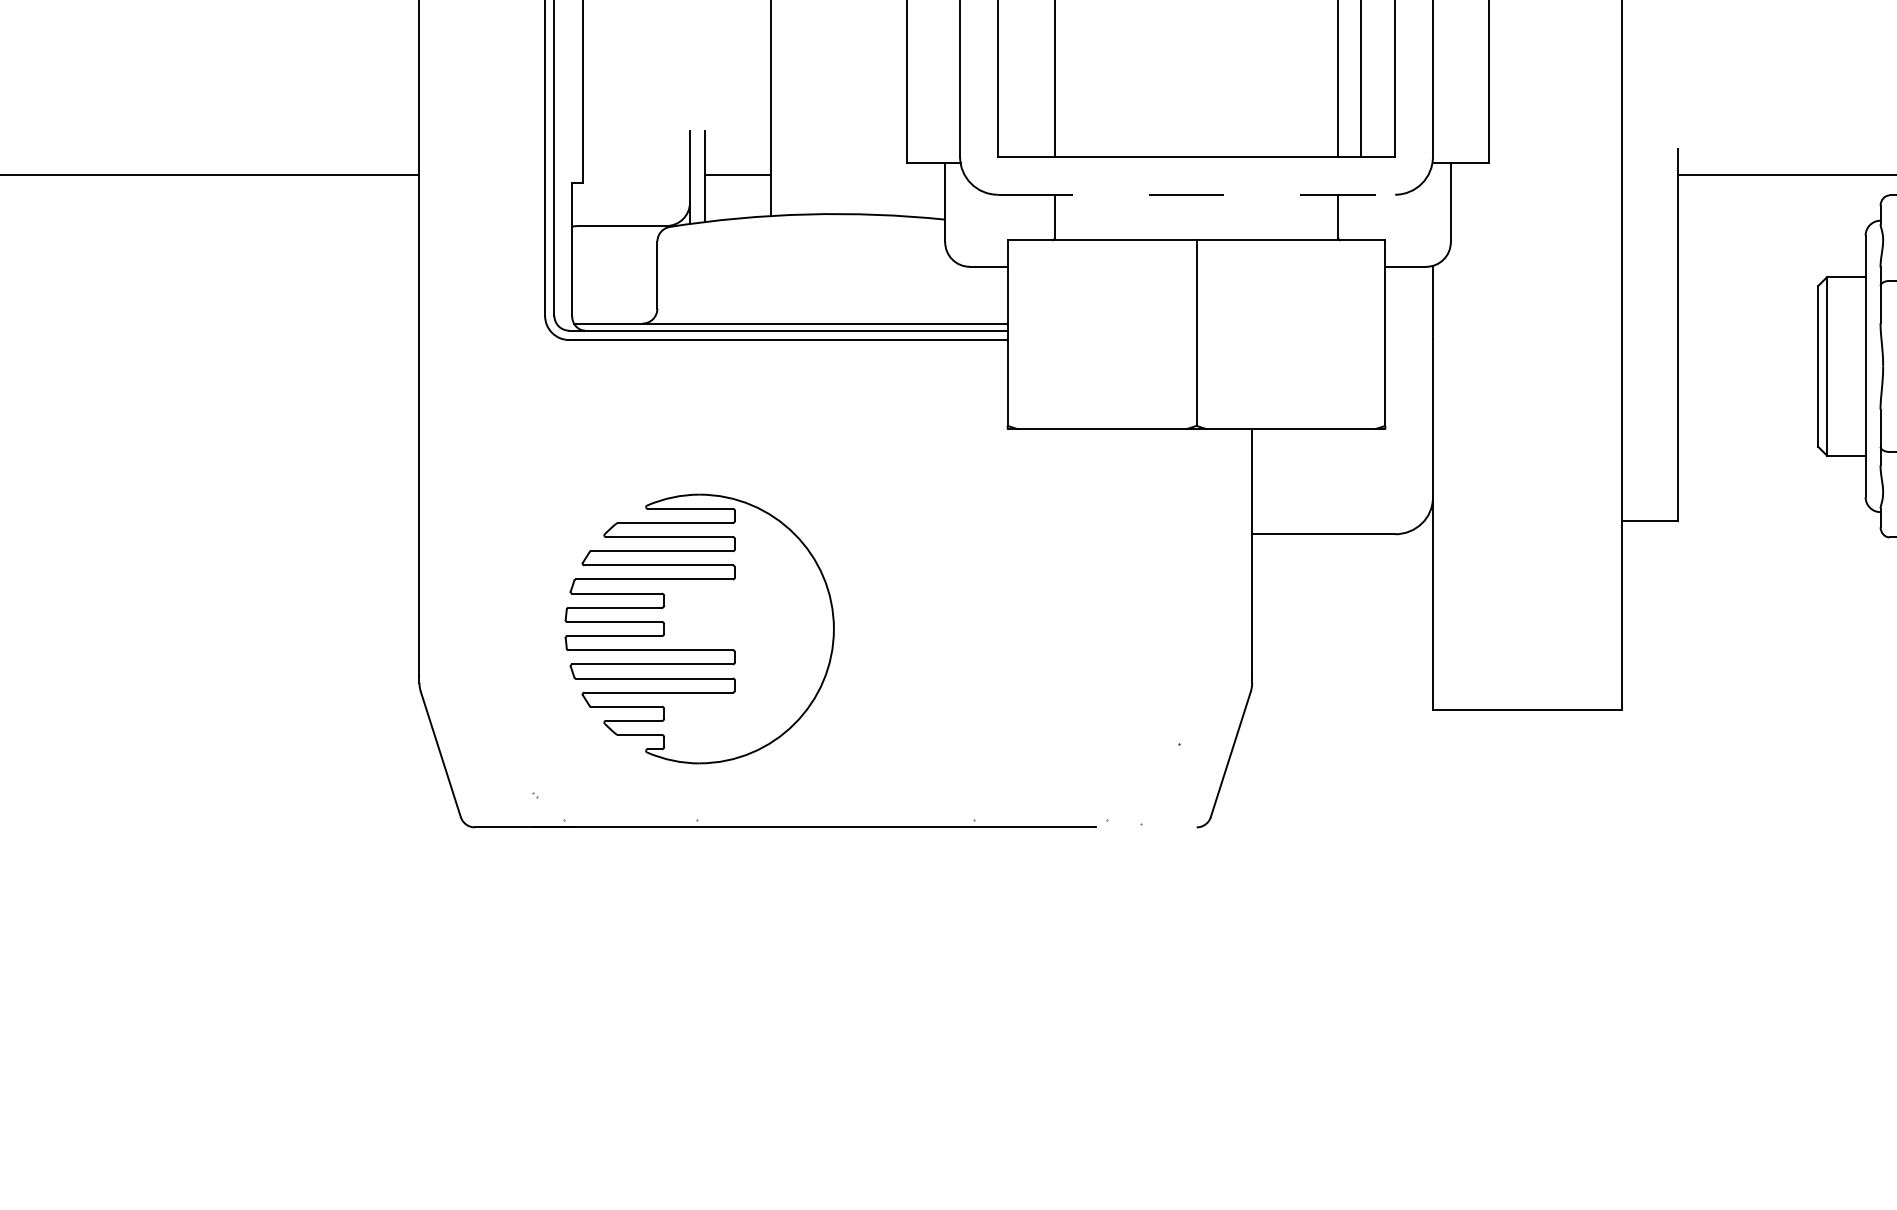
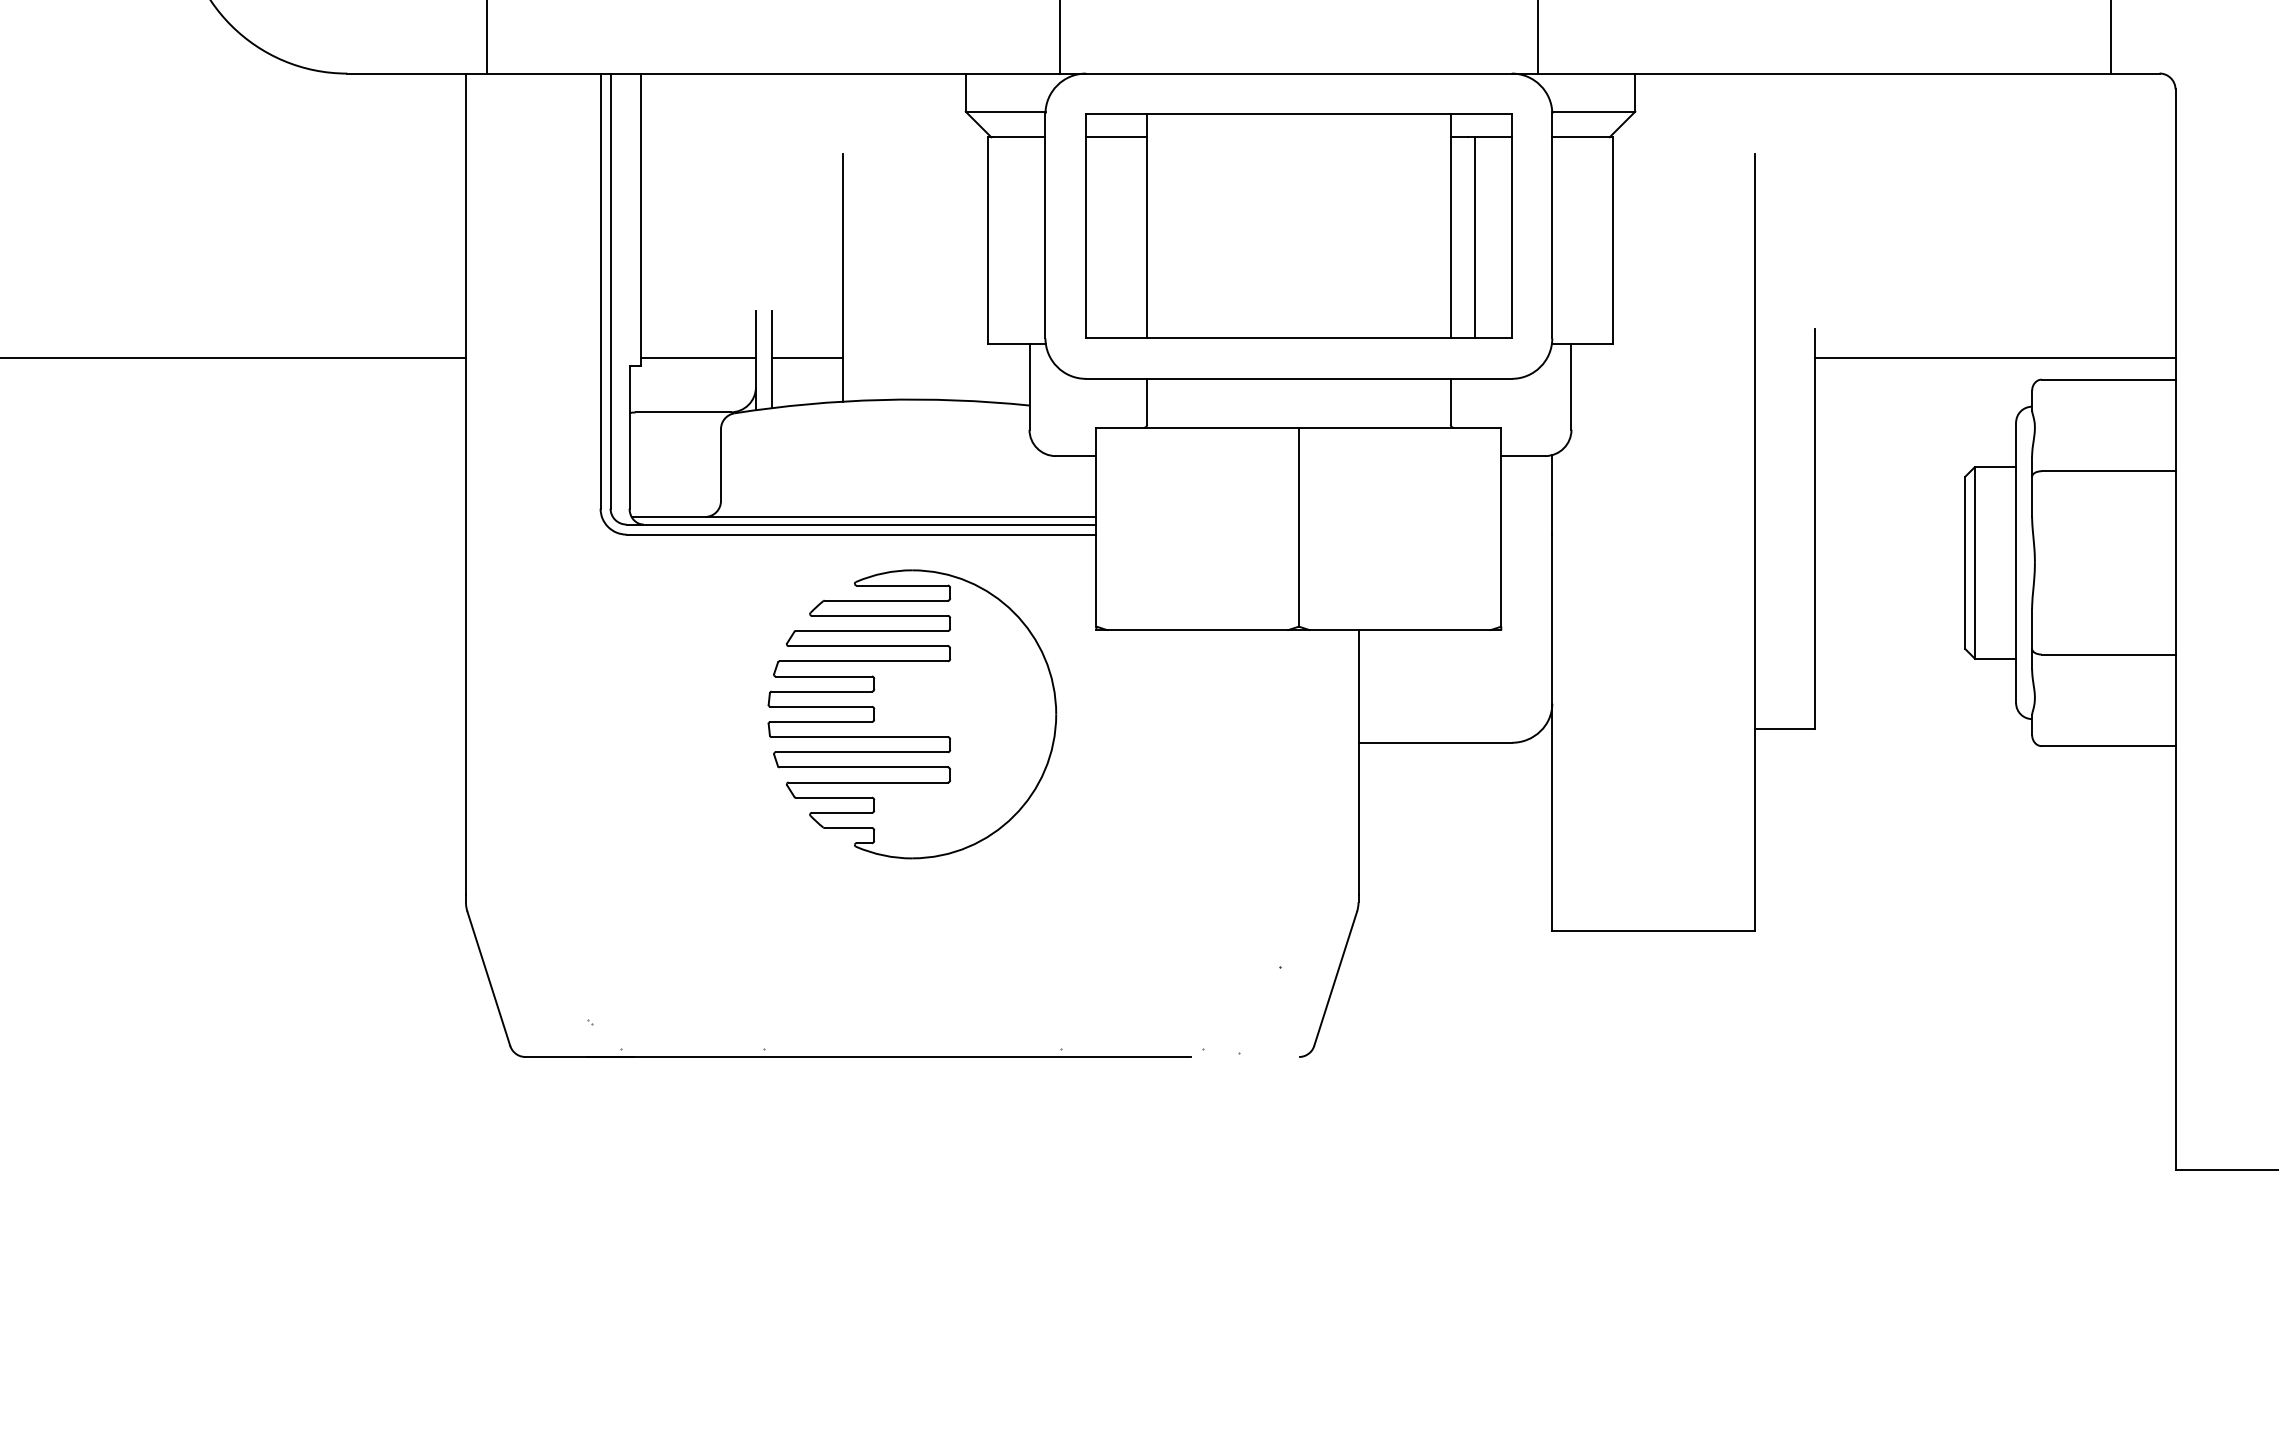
line: (635, 174) -> (697, 357), added
line: (1196, 194) -> (1298, 378), dashed -> solid
part: (699, 629) -> (912, 714), moved

